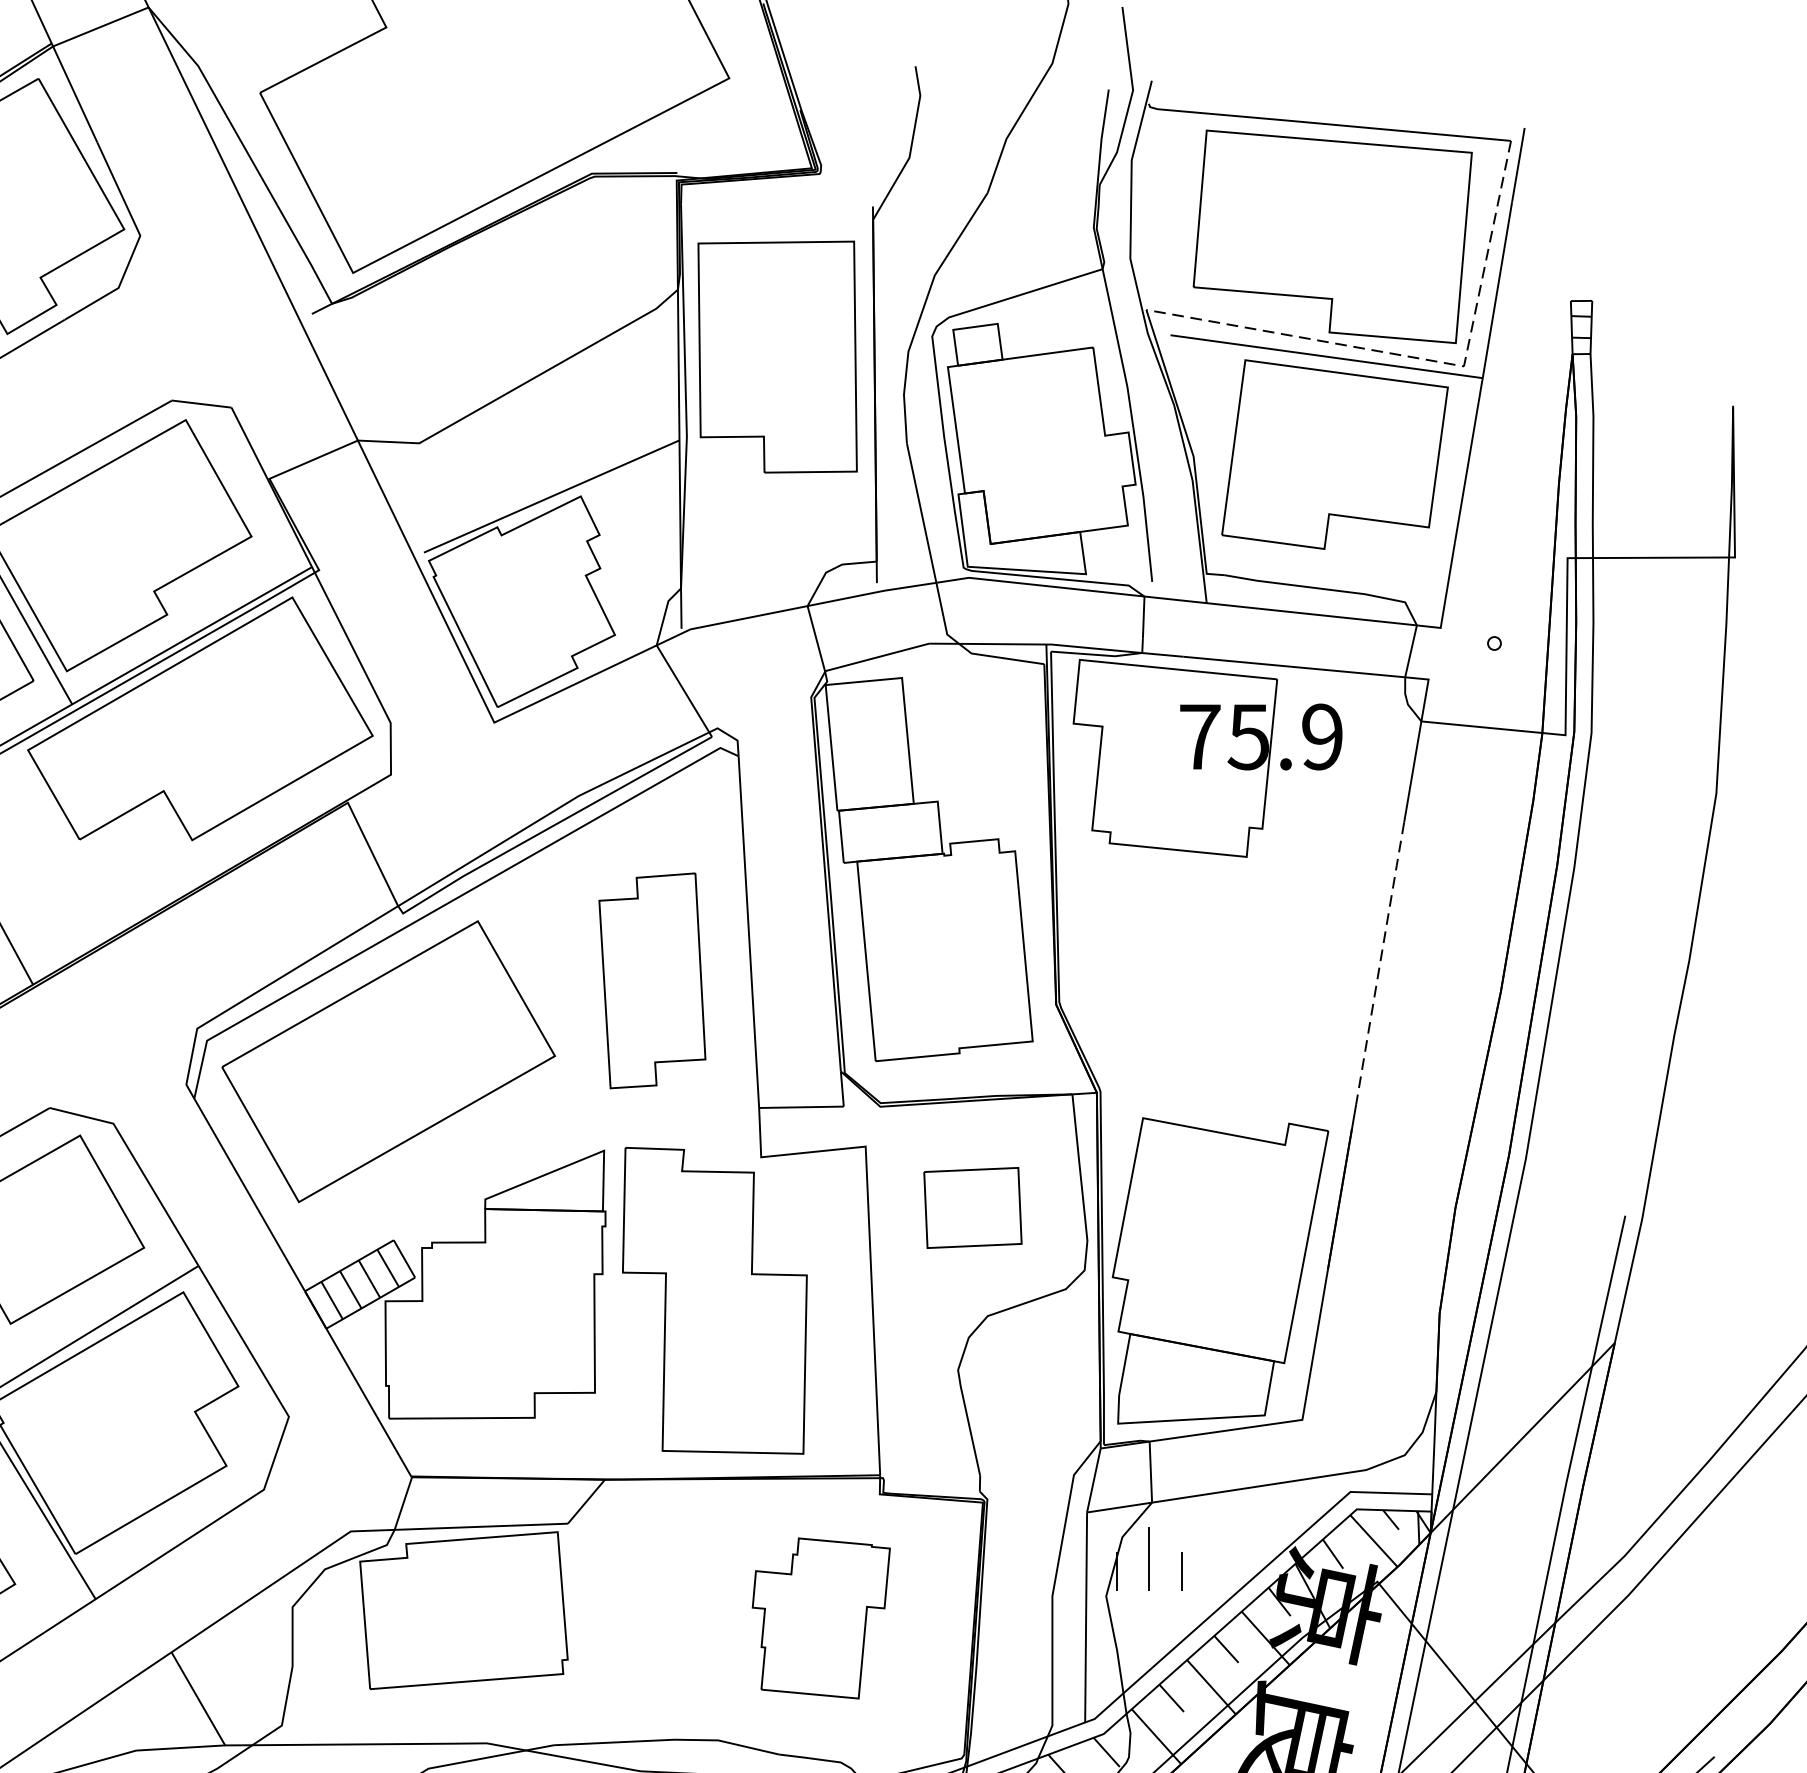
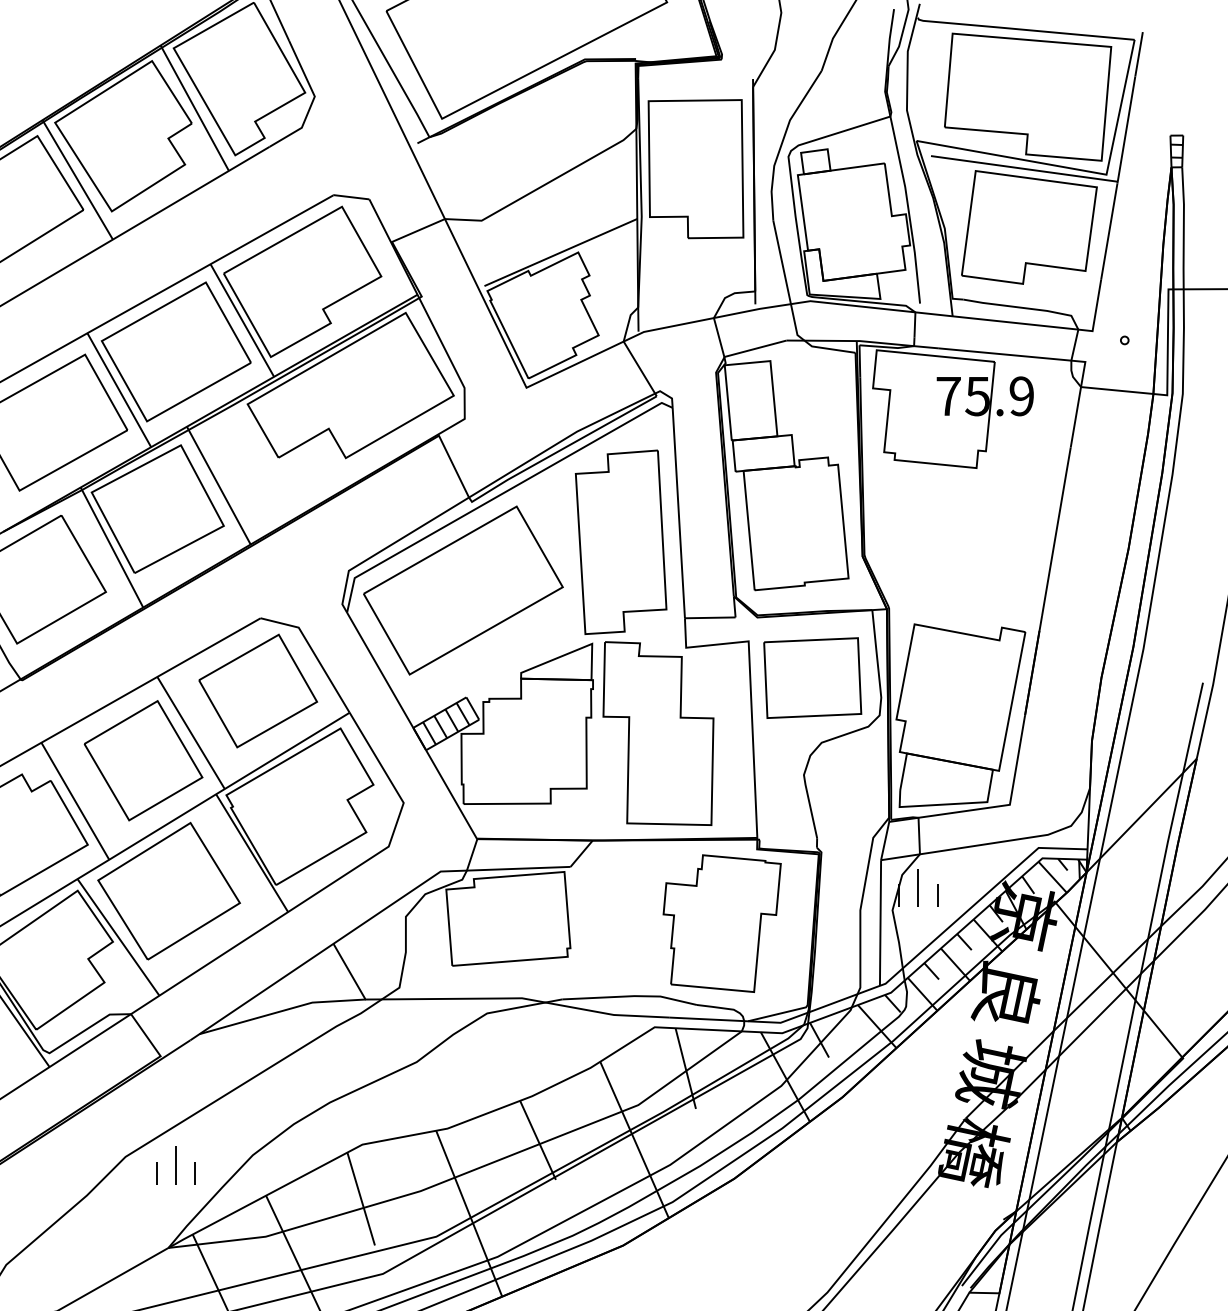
line: (1418, 359) -> (1079, 170), dashed -> solid
line: (1380, 962) -> (1056, 531), dashed -> solid
part: (651, 979) -> (620, 541), size x1.43
part: (972, 1207) -> (812, 677), size x1.67
part: (820, 1618) -> (721, 923), size x1.43

